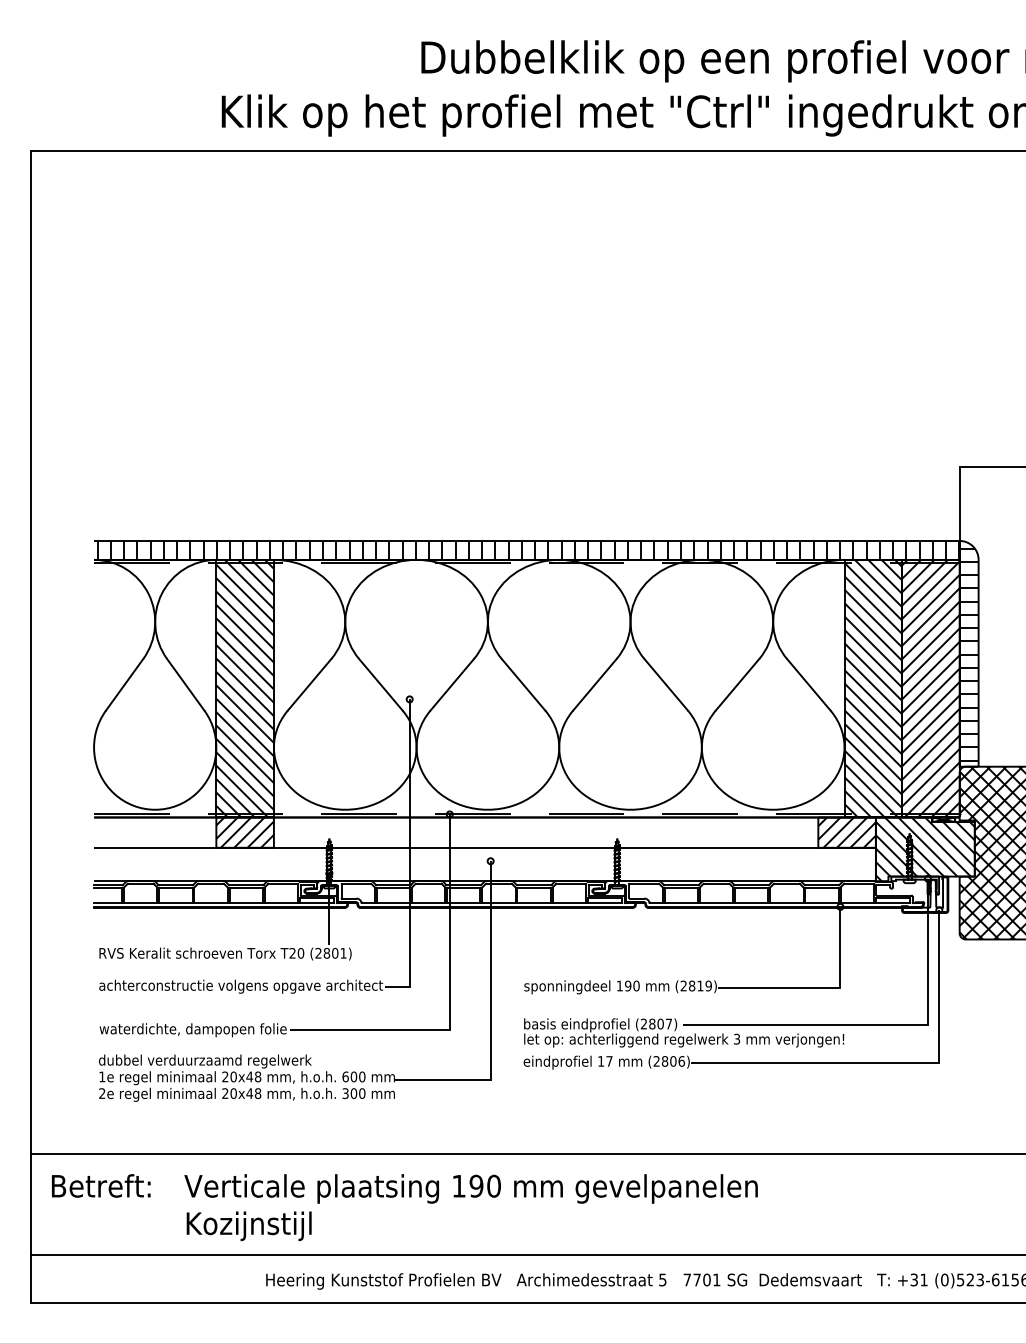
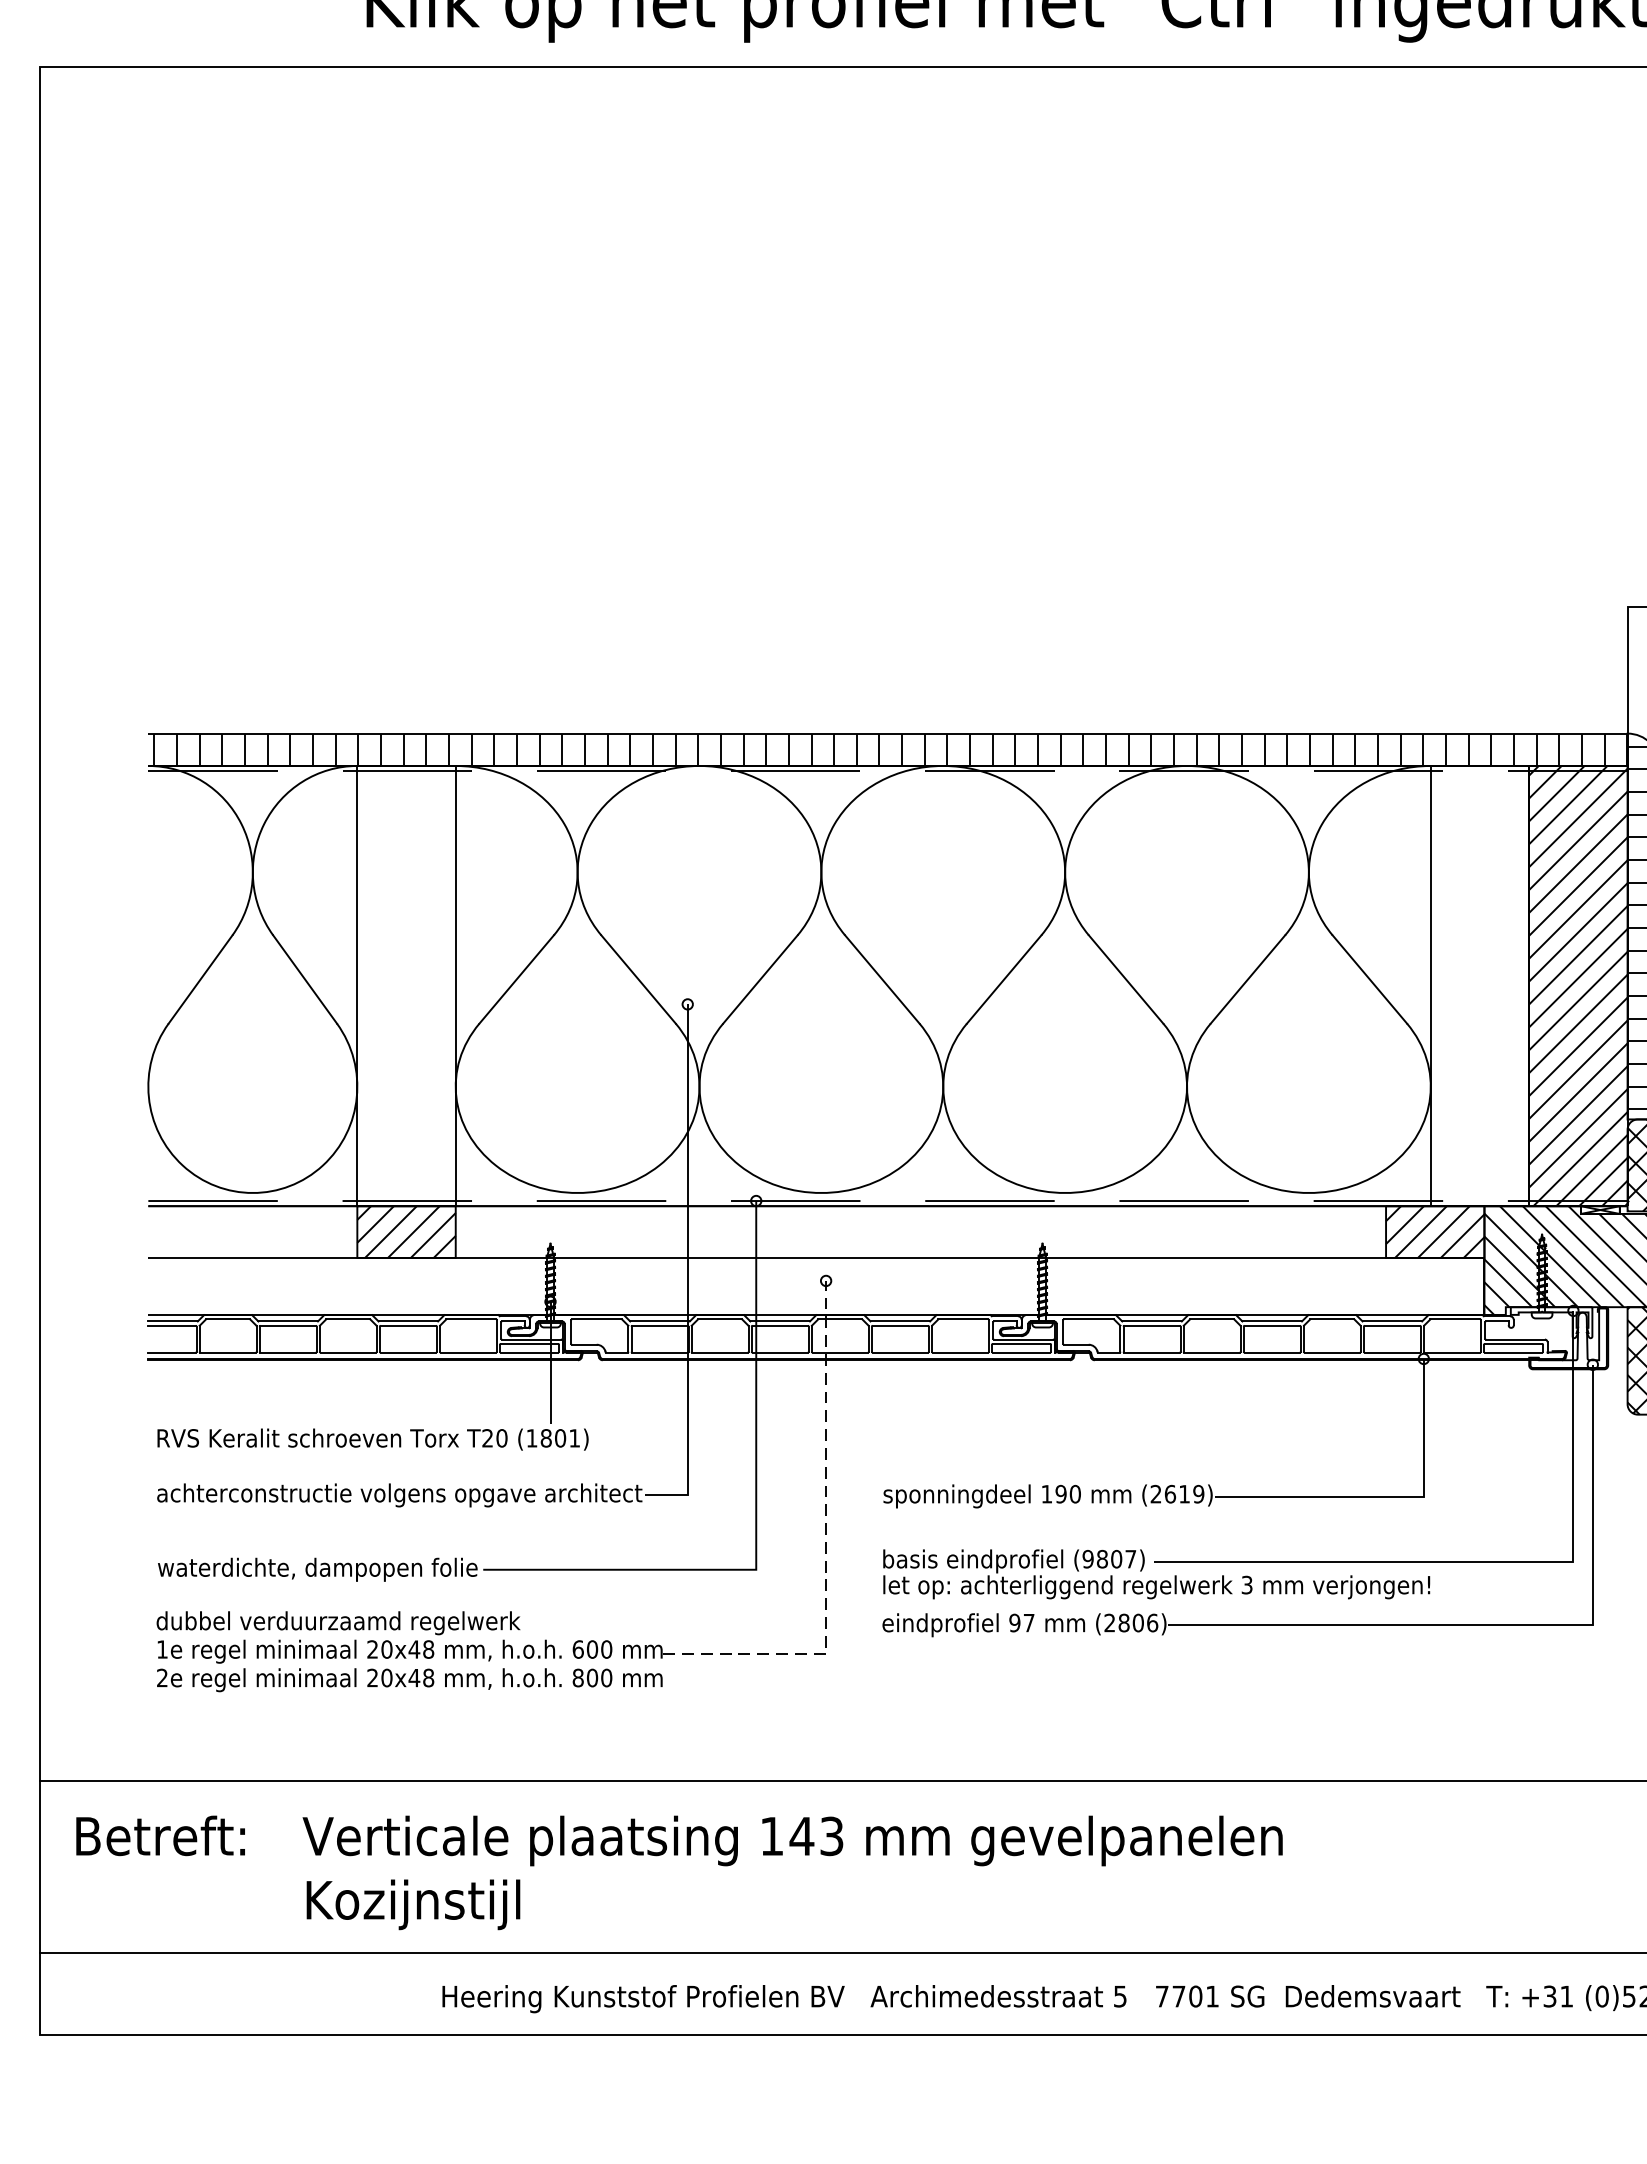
hatch: (244, 688) -> (405, 985), removed
hatch: (873, 688) -> (1480, 985), removed
text: (318, 953) -> (531, 1438), (2801) -> (1801)
text: (691, 985) -> (1169, 1493), (2819) -> (2619)
line: (490, 1018) -> (825, 1549), solid -> dashed
text: (643, 1023) -> (1087, 1558), (2807) -> (9807)
text: (600, 1061) -> (1013, 1623), 17 -> 97
text: (345, 1093) -> (578, 1677), 300 -> 800
text: (484, 1185) -> (815, 1835), 190 -> 143

